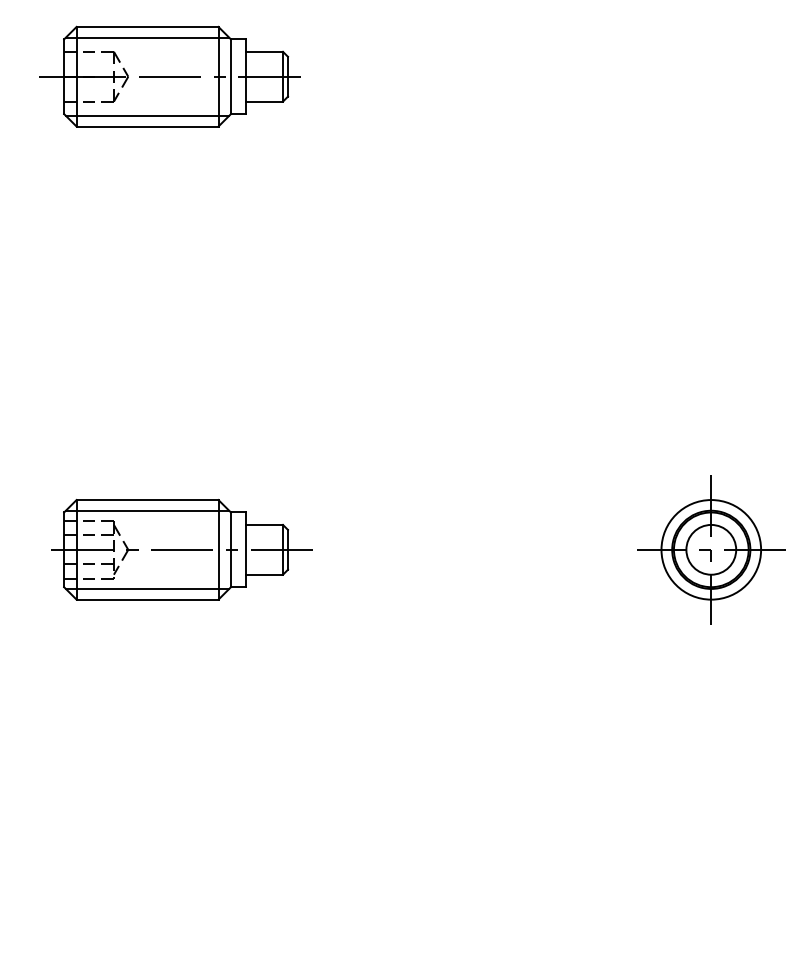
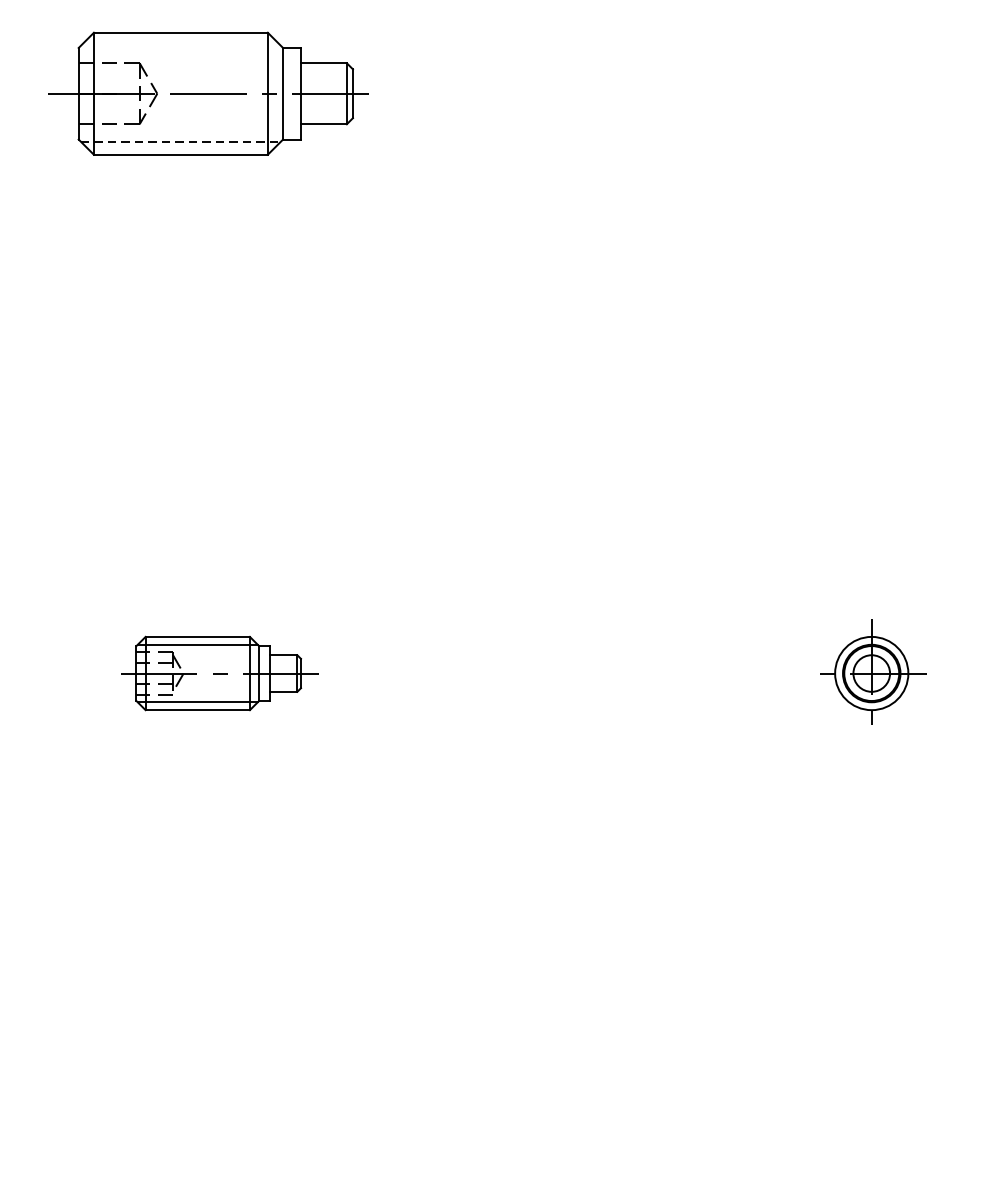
line: (147, 37) -> (180, 45), removed
line: (147, 115) -> (180, 141), solid -> dashed
part: (181, 549) -> (222, 673), size x0.6
part: (711, 549) -> (871, 673), size x0.6

